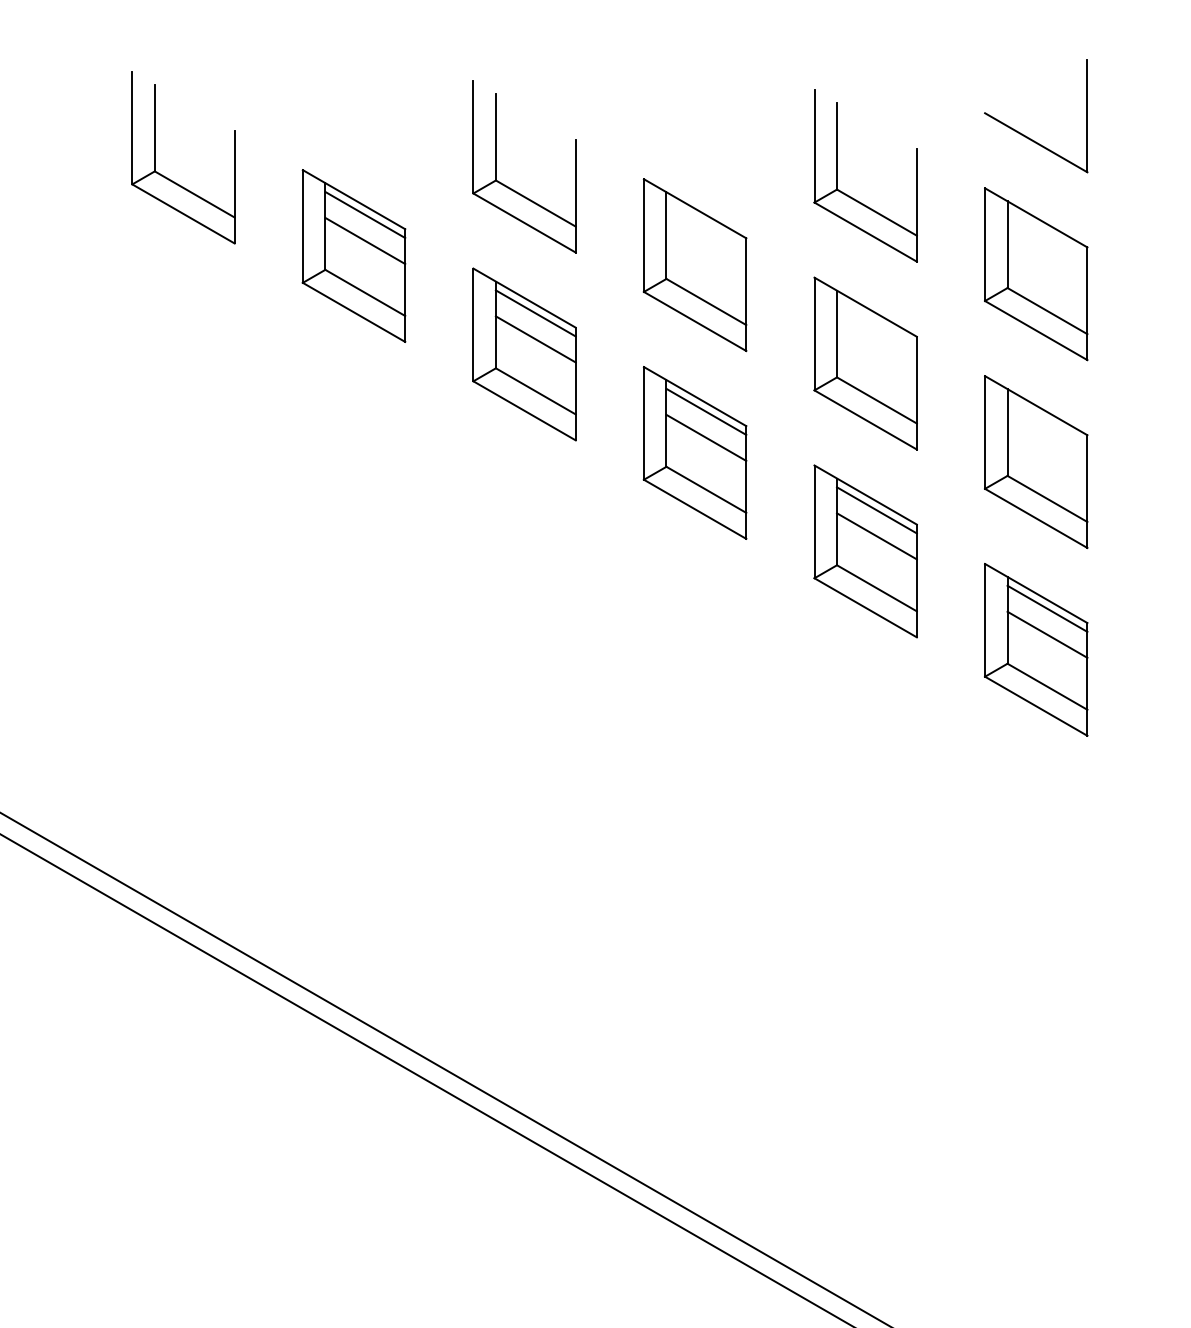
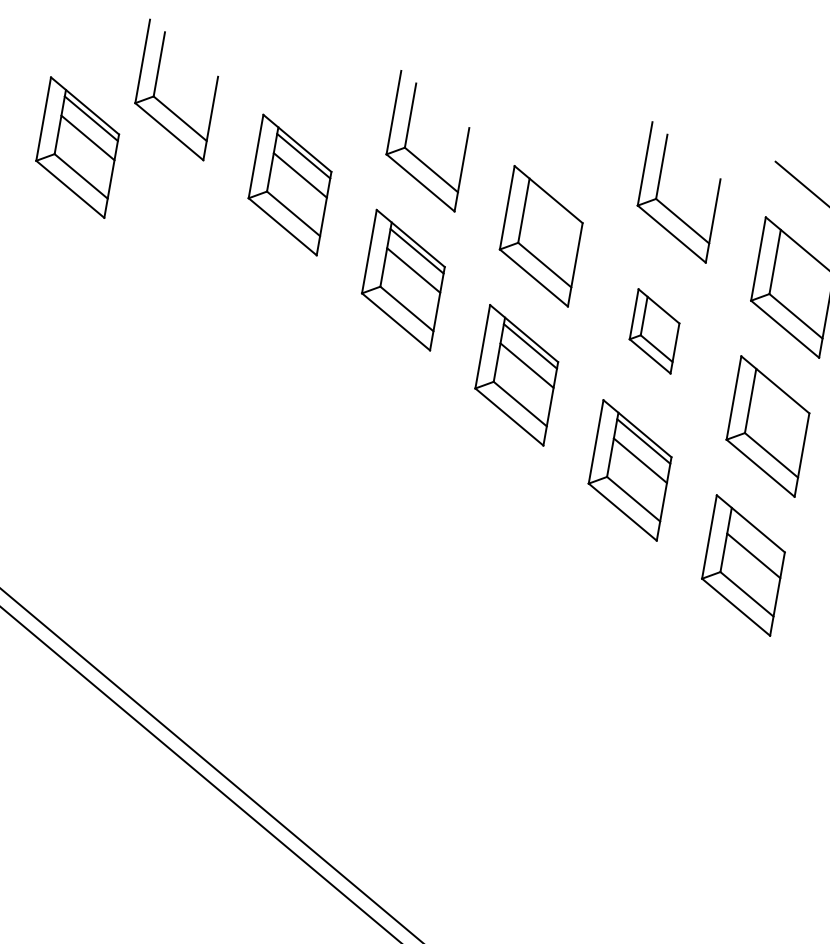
part: (66, 255) -> (77, 147), added
part: (865, 363) -> (654, 331), size x0.6
line: (1047, 608) -> (757, 536), removed

